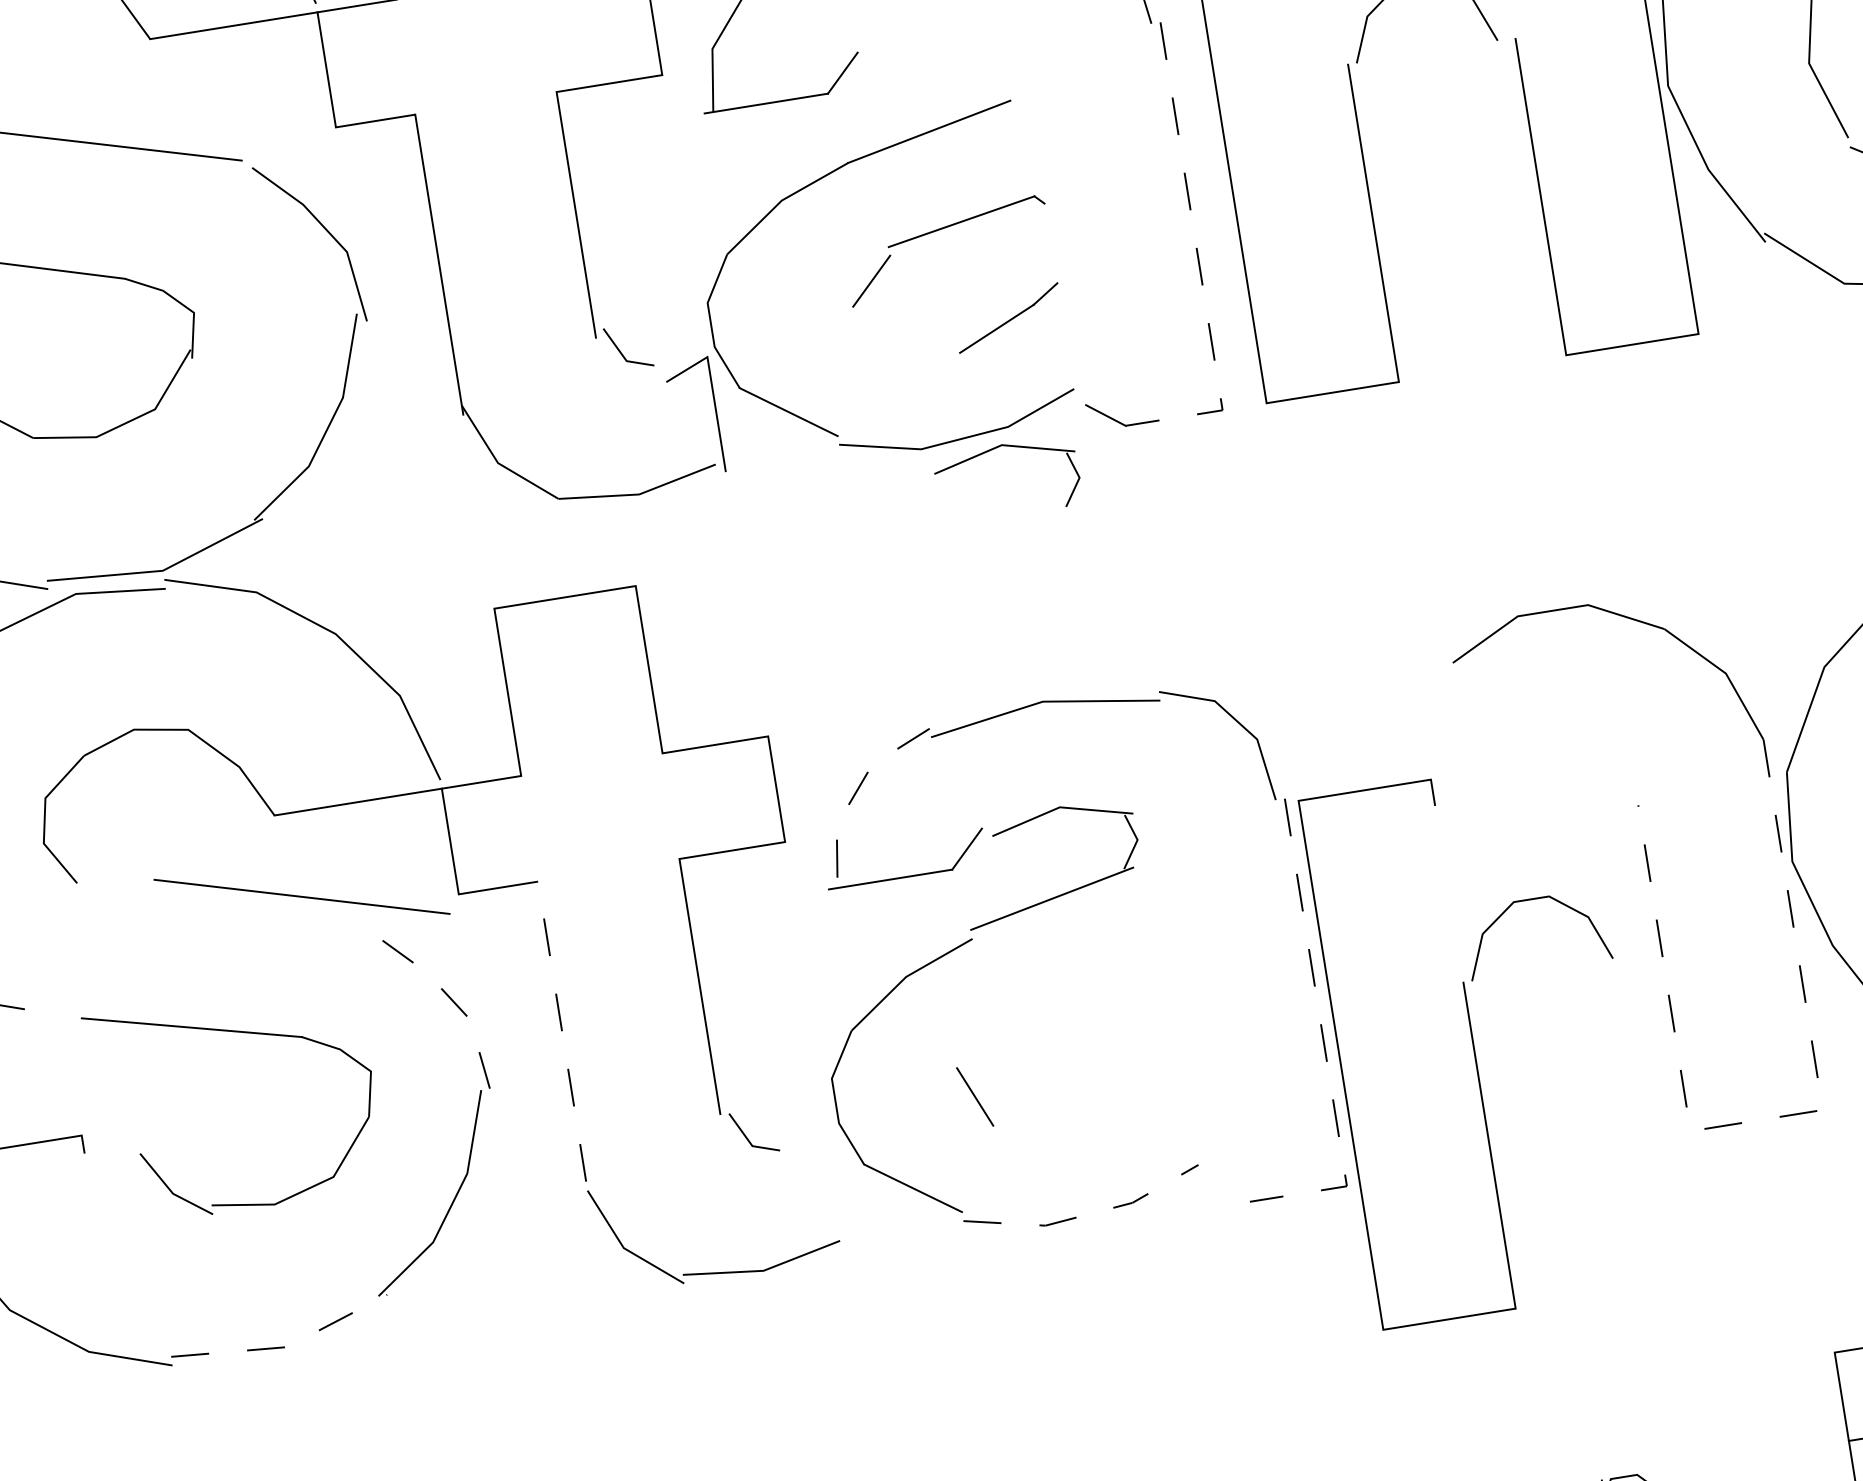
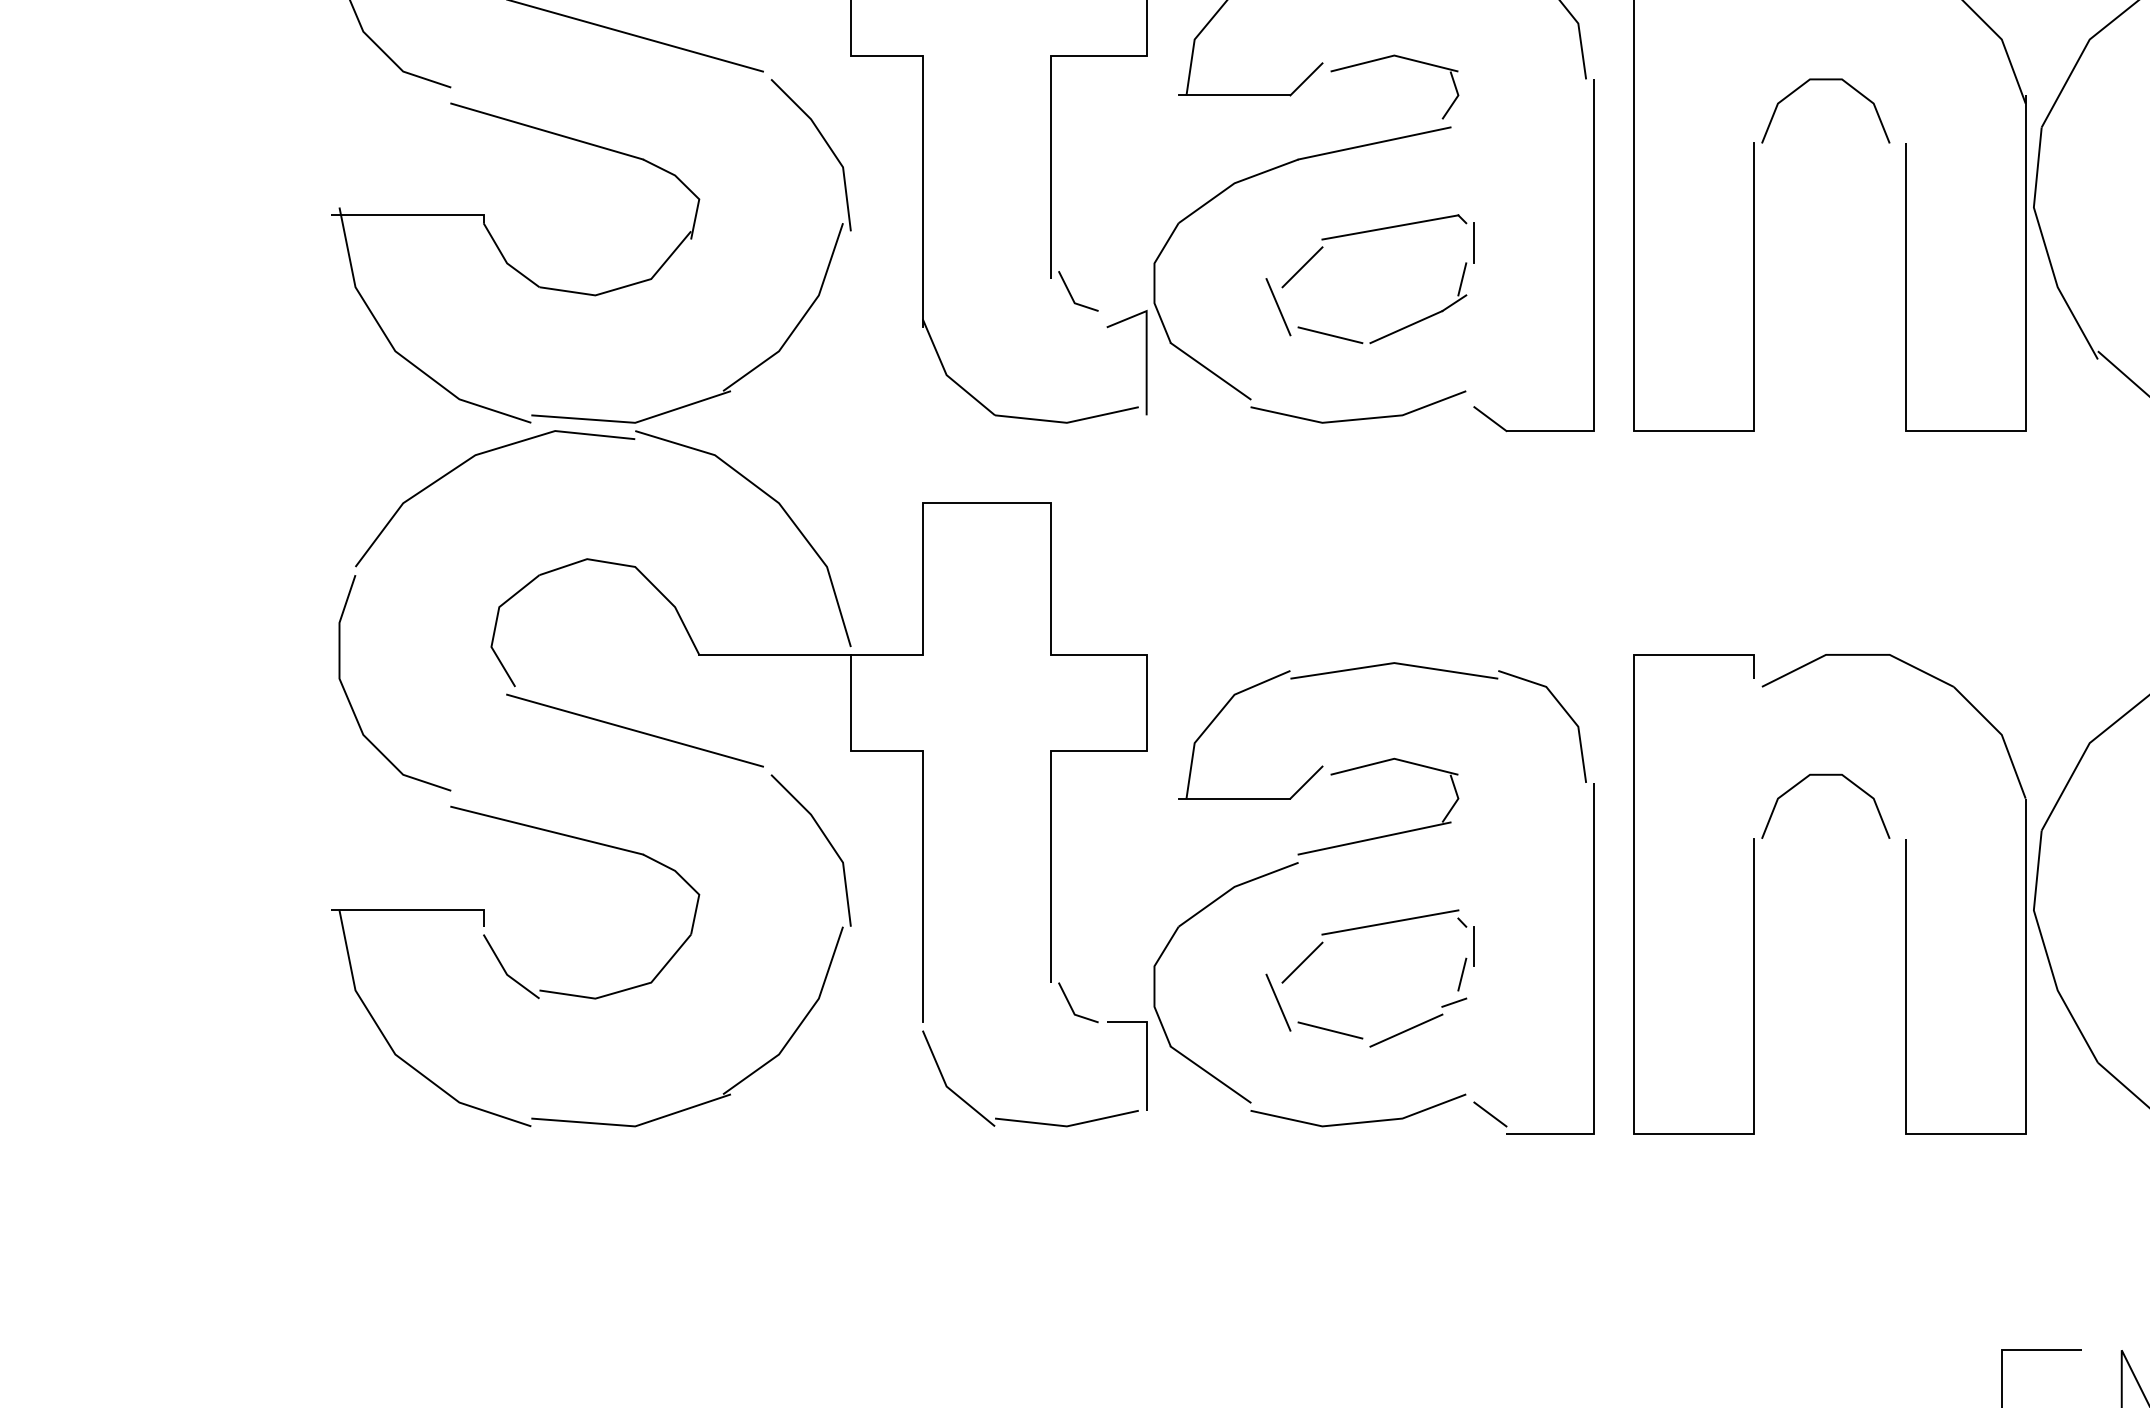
line: (1057, 224) -> (1474, 243), added
line: (1050, 266) -> (1462, 279), added
line: (1199, 266) -> (1594, 300), dashed -> solid
line: (852, 329) -> (1278, 307), added
line: (914, 351) -> (1330, 335), added
part: (994, 449) -> (1387, 58), moved
line: (855, 793) -> (1215, 717), dashed -> solid
line: (301, 896) -> (634, 730), moved
part: (1068, 995) -> (1375, 926), added
line: (451, 998) -> (829, 841), dashed -> solid
line: (561, 1031) -> (922, 886), dashed -> solid
part: (240, 1033) -> (589, 842), moved
line: (1323, 1041) -> (1594, 1003), dashed -> solid
part: (1473, 1044) -> (1754, 894), moved
line: (1169, 1065) -> (1454, 1002), added
line: (1121, 1104) -> (1406, 1030), added
line: (1778, 1117) -> (1985, 1134), dashed -> solid
line: (1037, 1118) -> (1330, 1030), added
line: (1228, 1182) -> (1490, 1114), added
line: (840, 1189) -> (1146, 1065), added
line: (1086, 1214) -> (1360, 1122), dashed -> solid
line: (286, 1347) -> (634, 1126), dashed -> solid

